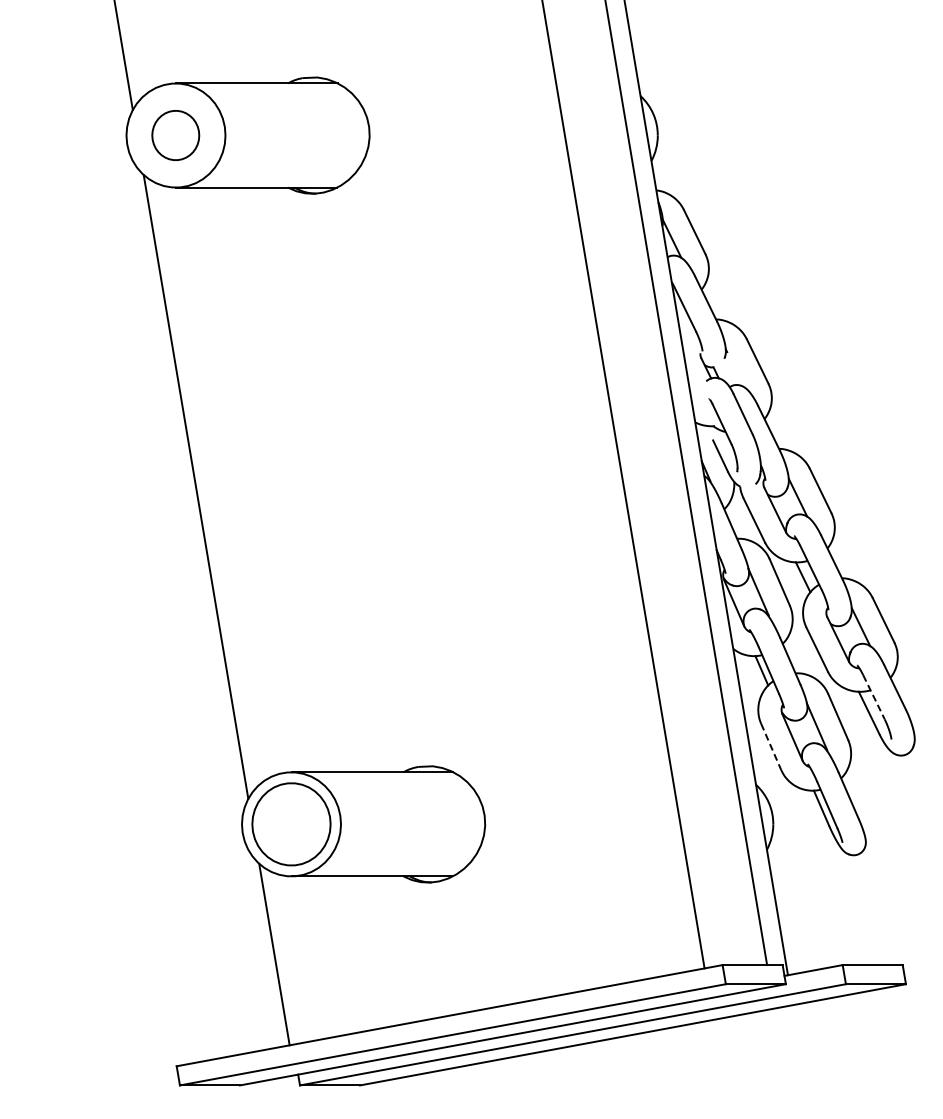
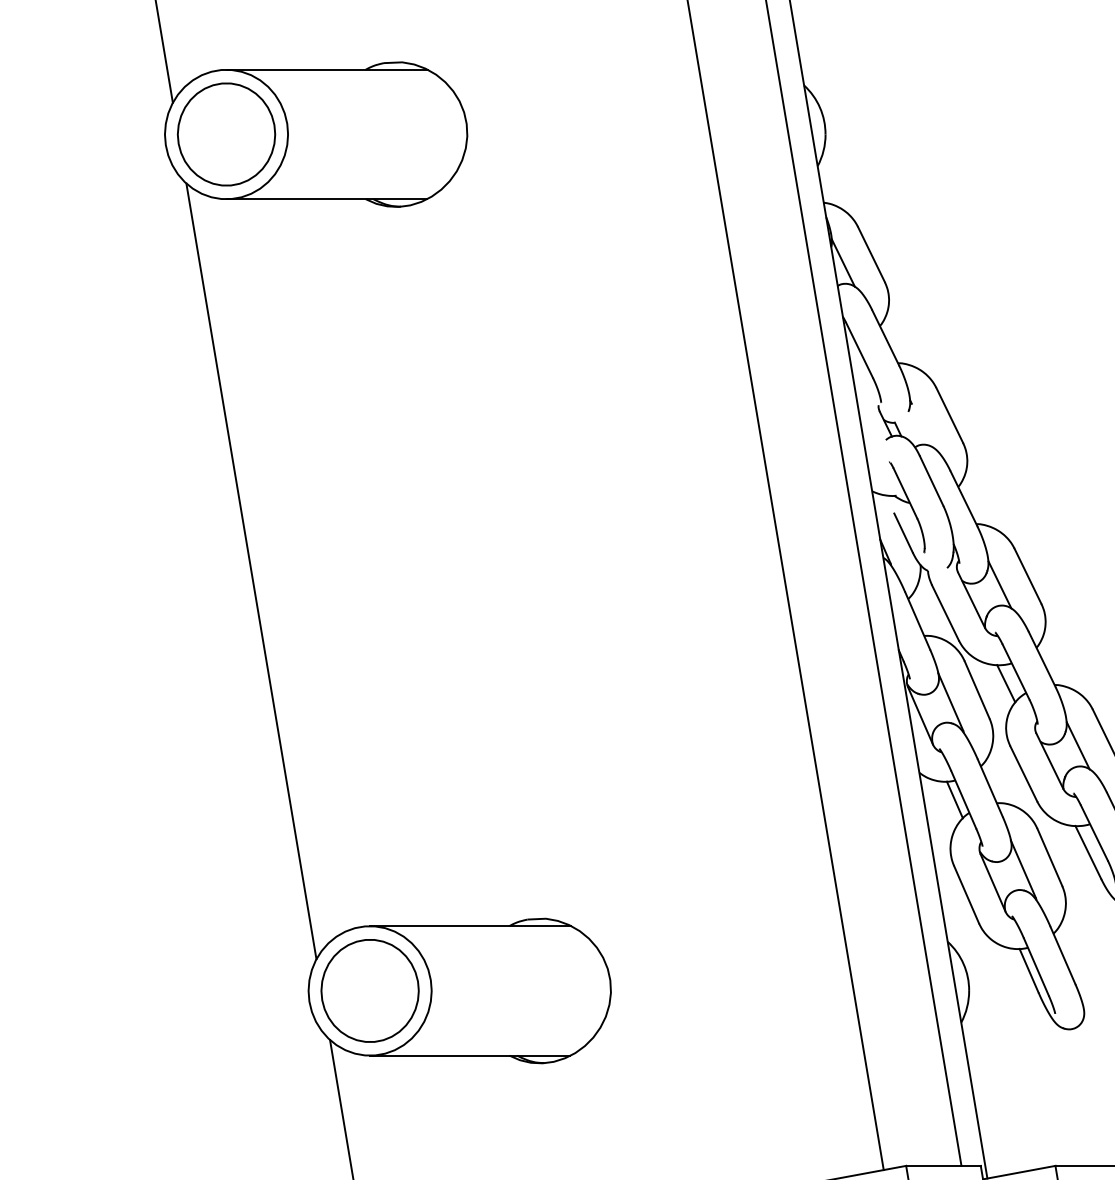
part: (175, 135) -> (225, 134), size x1.67
line: (874, 697) -> (1094, 833), dashed -> solid
line: (771, 747) -> (966, 895), dashed -> solid

